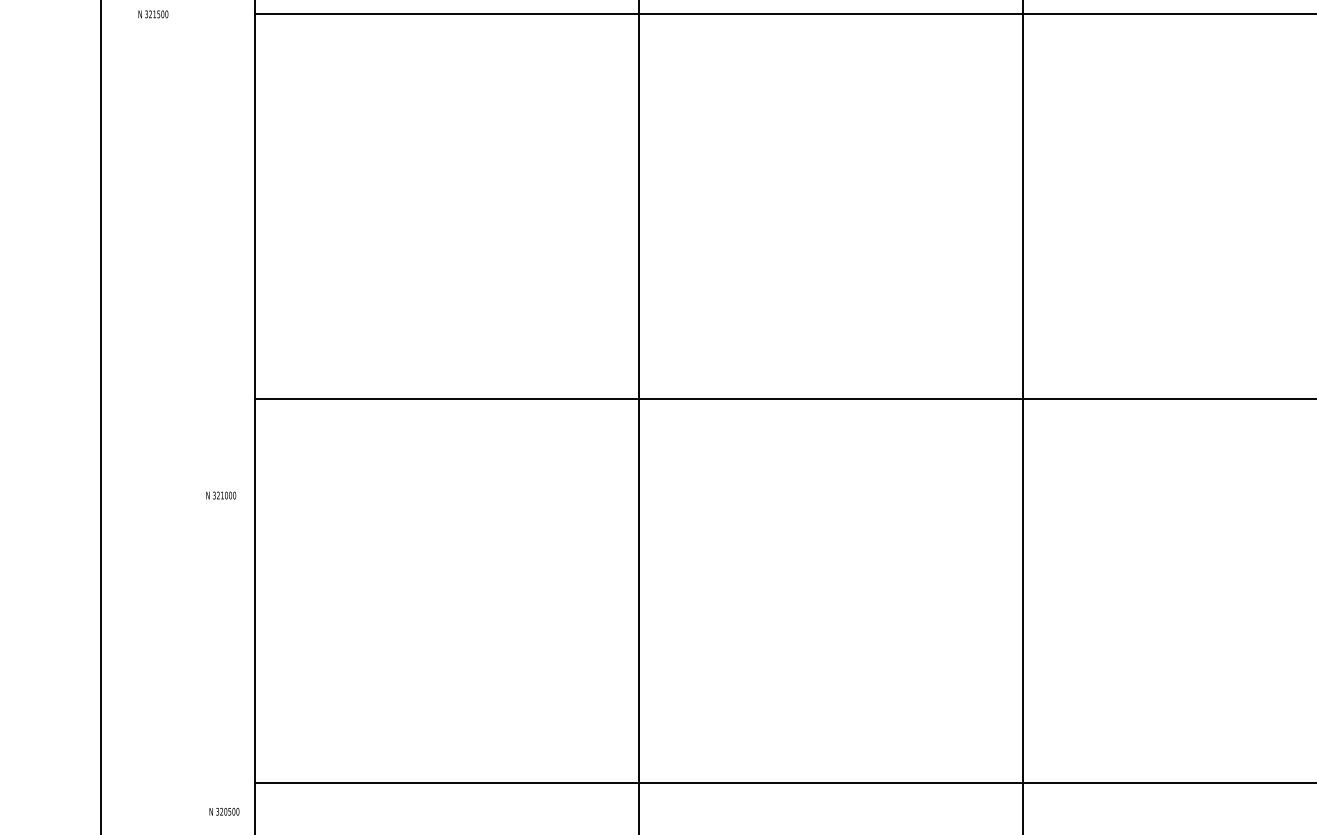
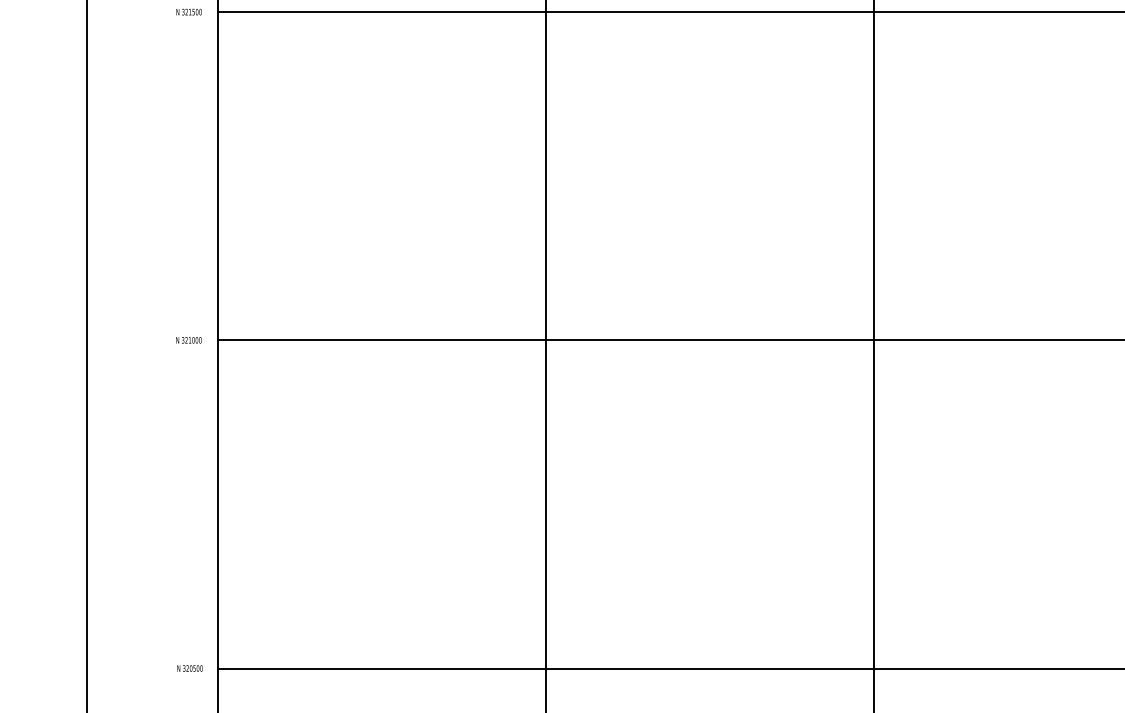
text: (153, 14) -> (189, 12), moved
text: (221, 495) -> (189, 340), moved
text: (224, 811) -> (190, 668), moved

